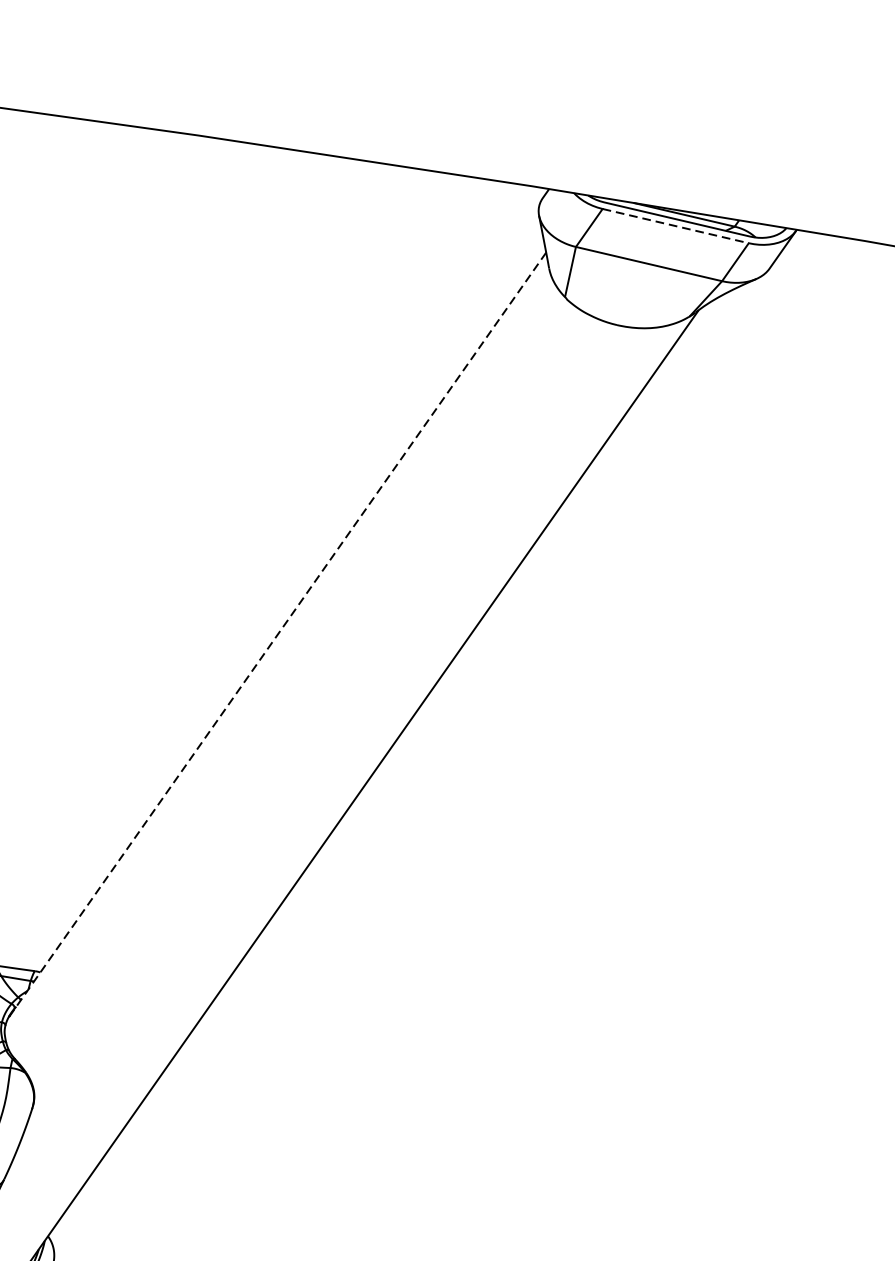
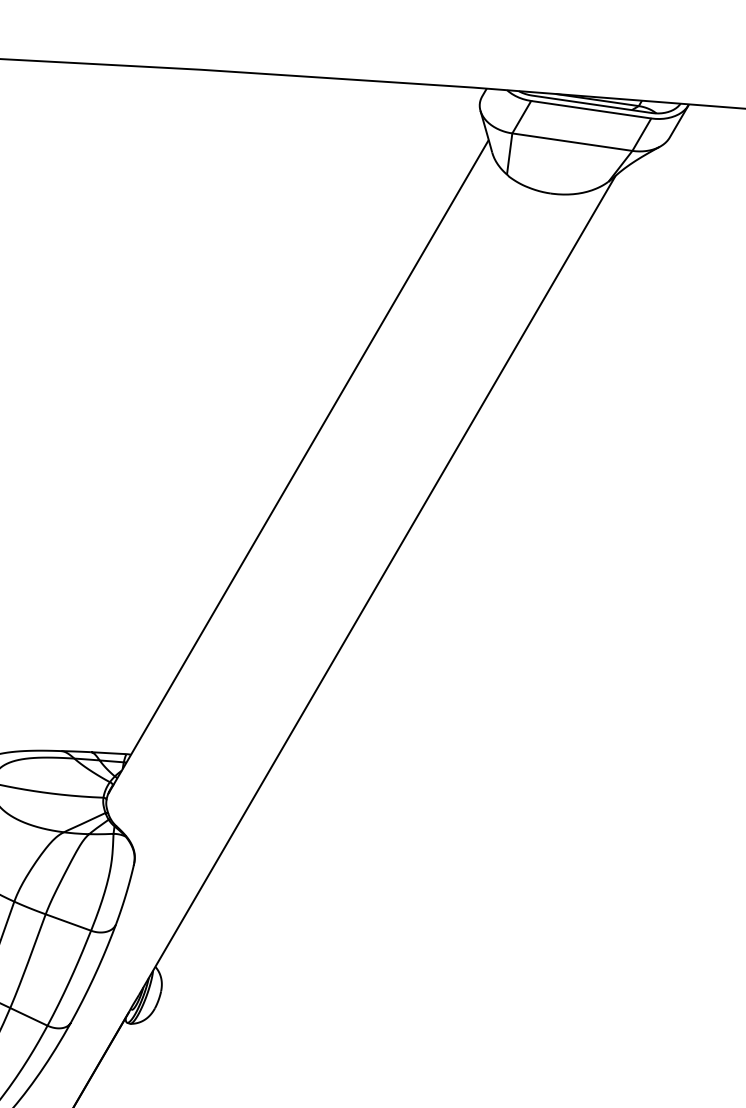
line: (676, 225) -> (591, 109), dashed -> solid
line: (277, 636) -> (298, 467), dashed -> solid

